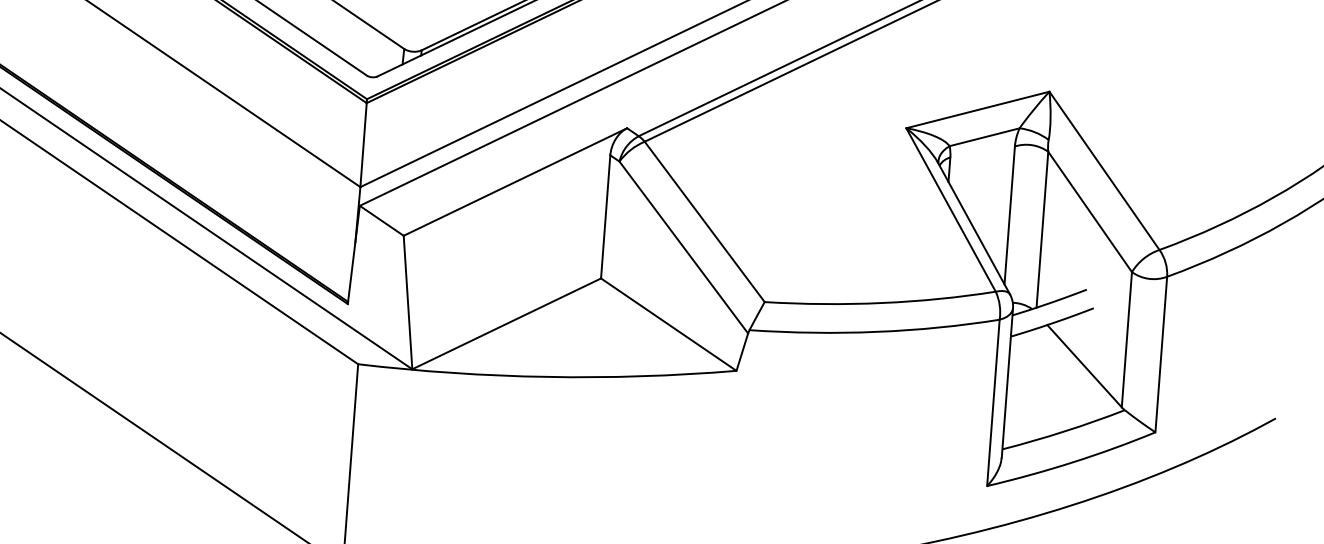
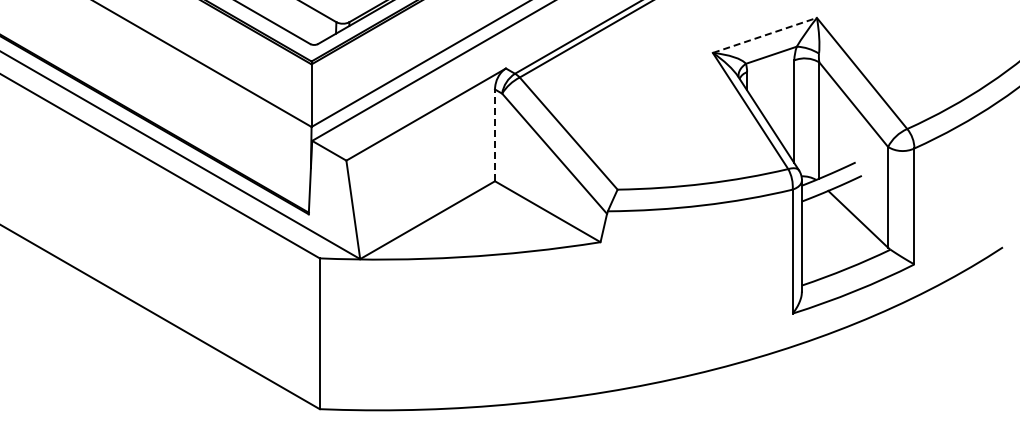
line: (977, 110) -> (764, 35), solid -> dashed
line: (606, 217) -> (495, 135), solid -> dashed

